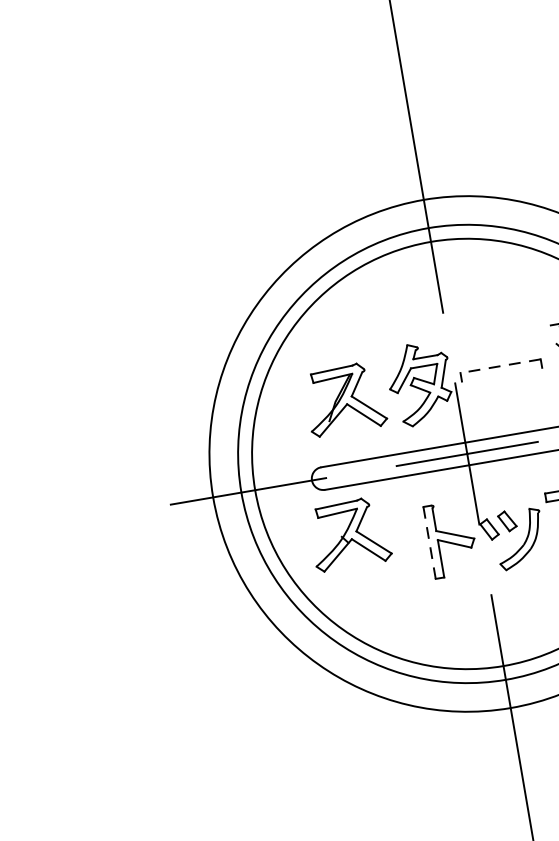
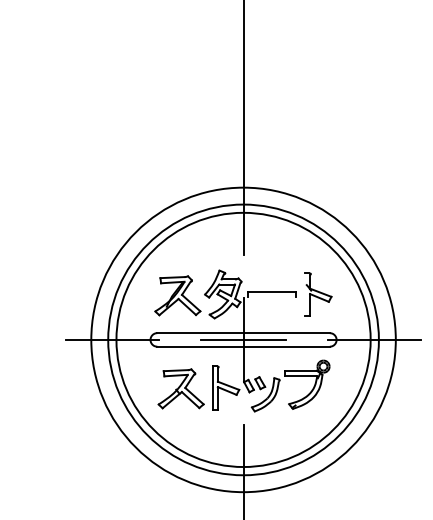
line: (500, 366) -> (271, 292), dashed -> solid
part: (348, 533) -> (180, 388), moved
line: (429, 542) -> (212, 387), dashed -> solid

